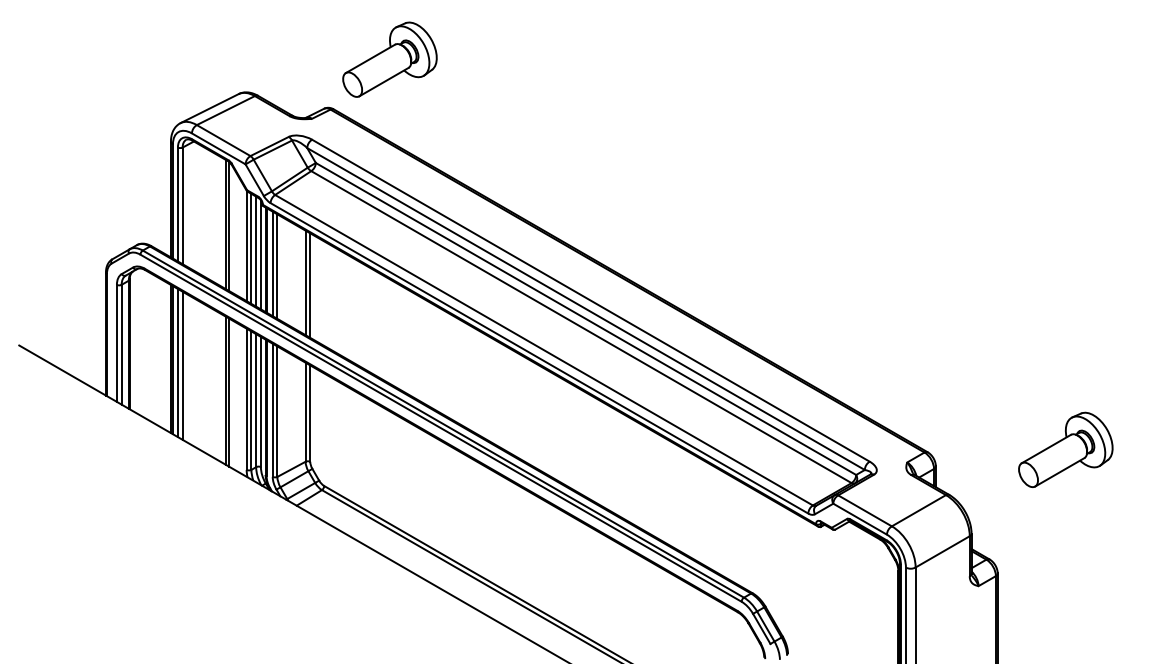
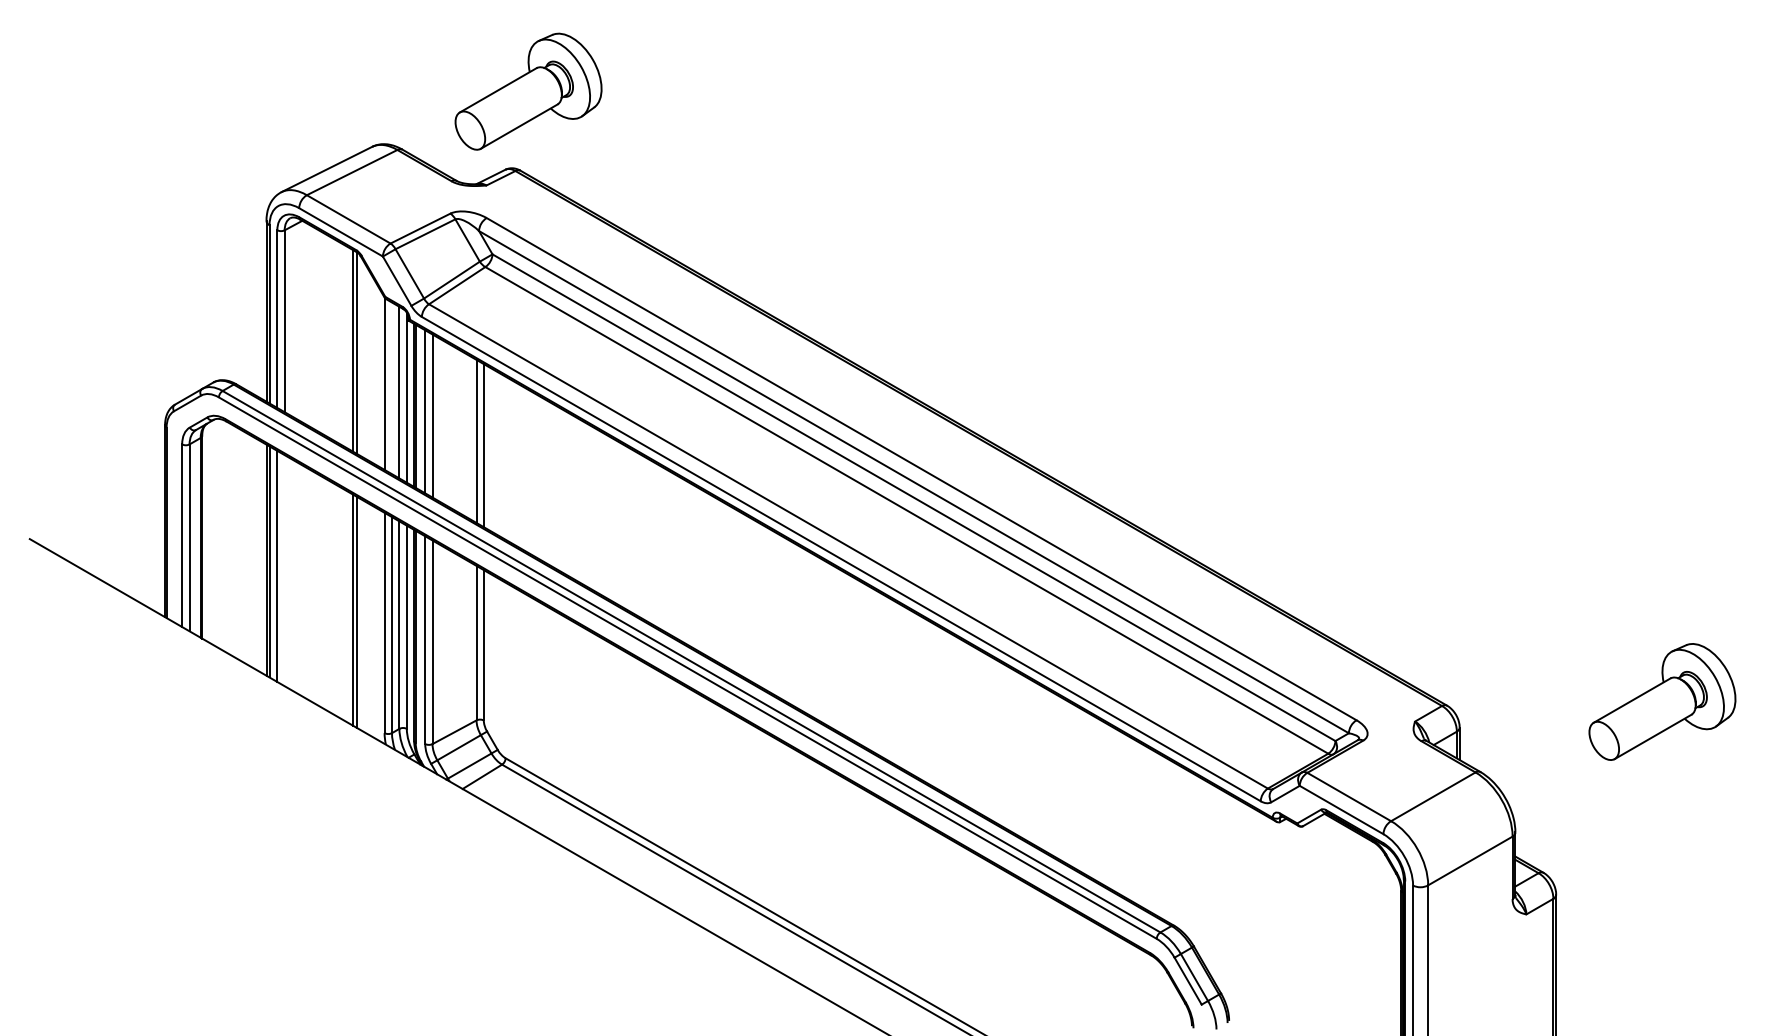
part: (389, 59) -> (527, 91), moved
line: (251, 248) -> (392, 387), removed
line: (182, 365) -> (284, 570), removed

